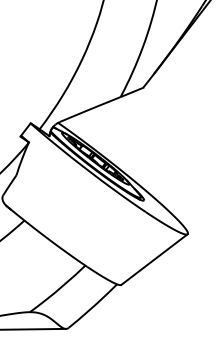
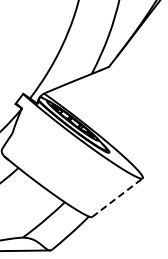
line: (154, 259) -> (117, 197), solid -> dashed

